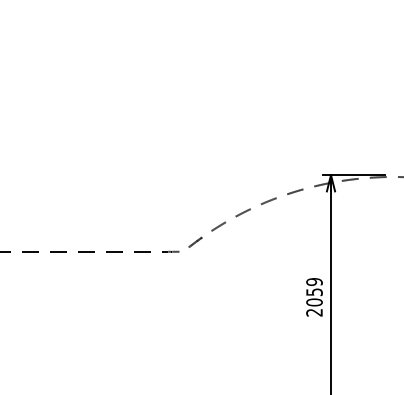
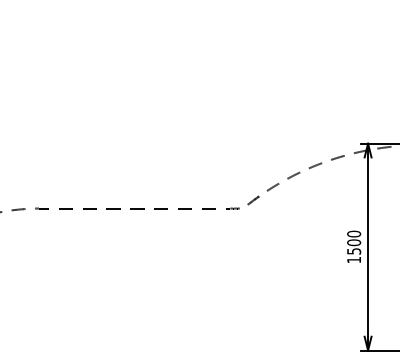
text: (314, 296) -> (354, 246), 2059 -> 1500

